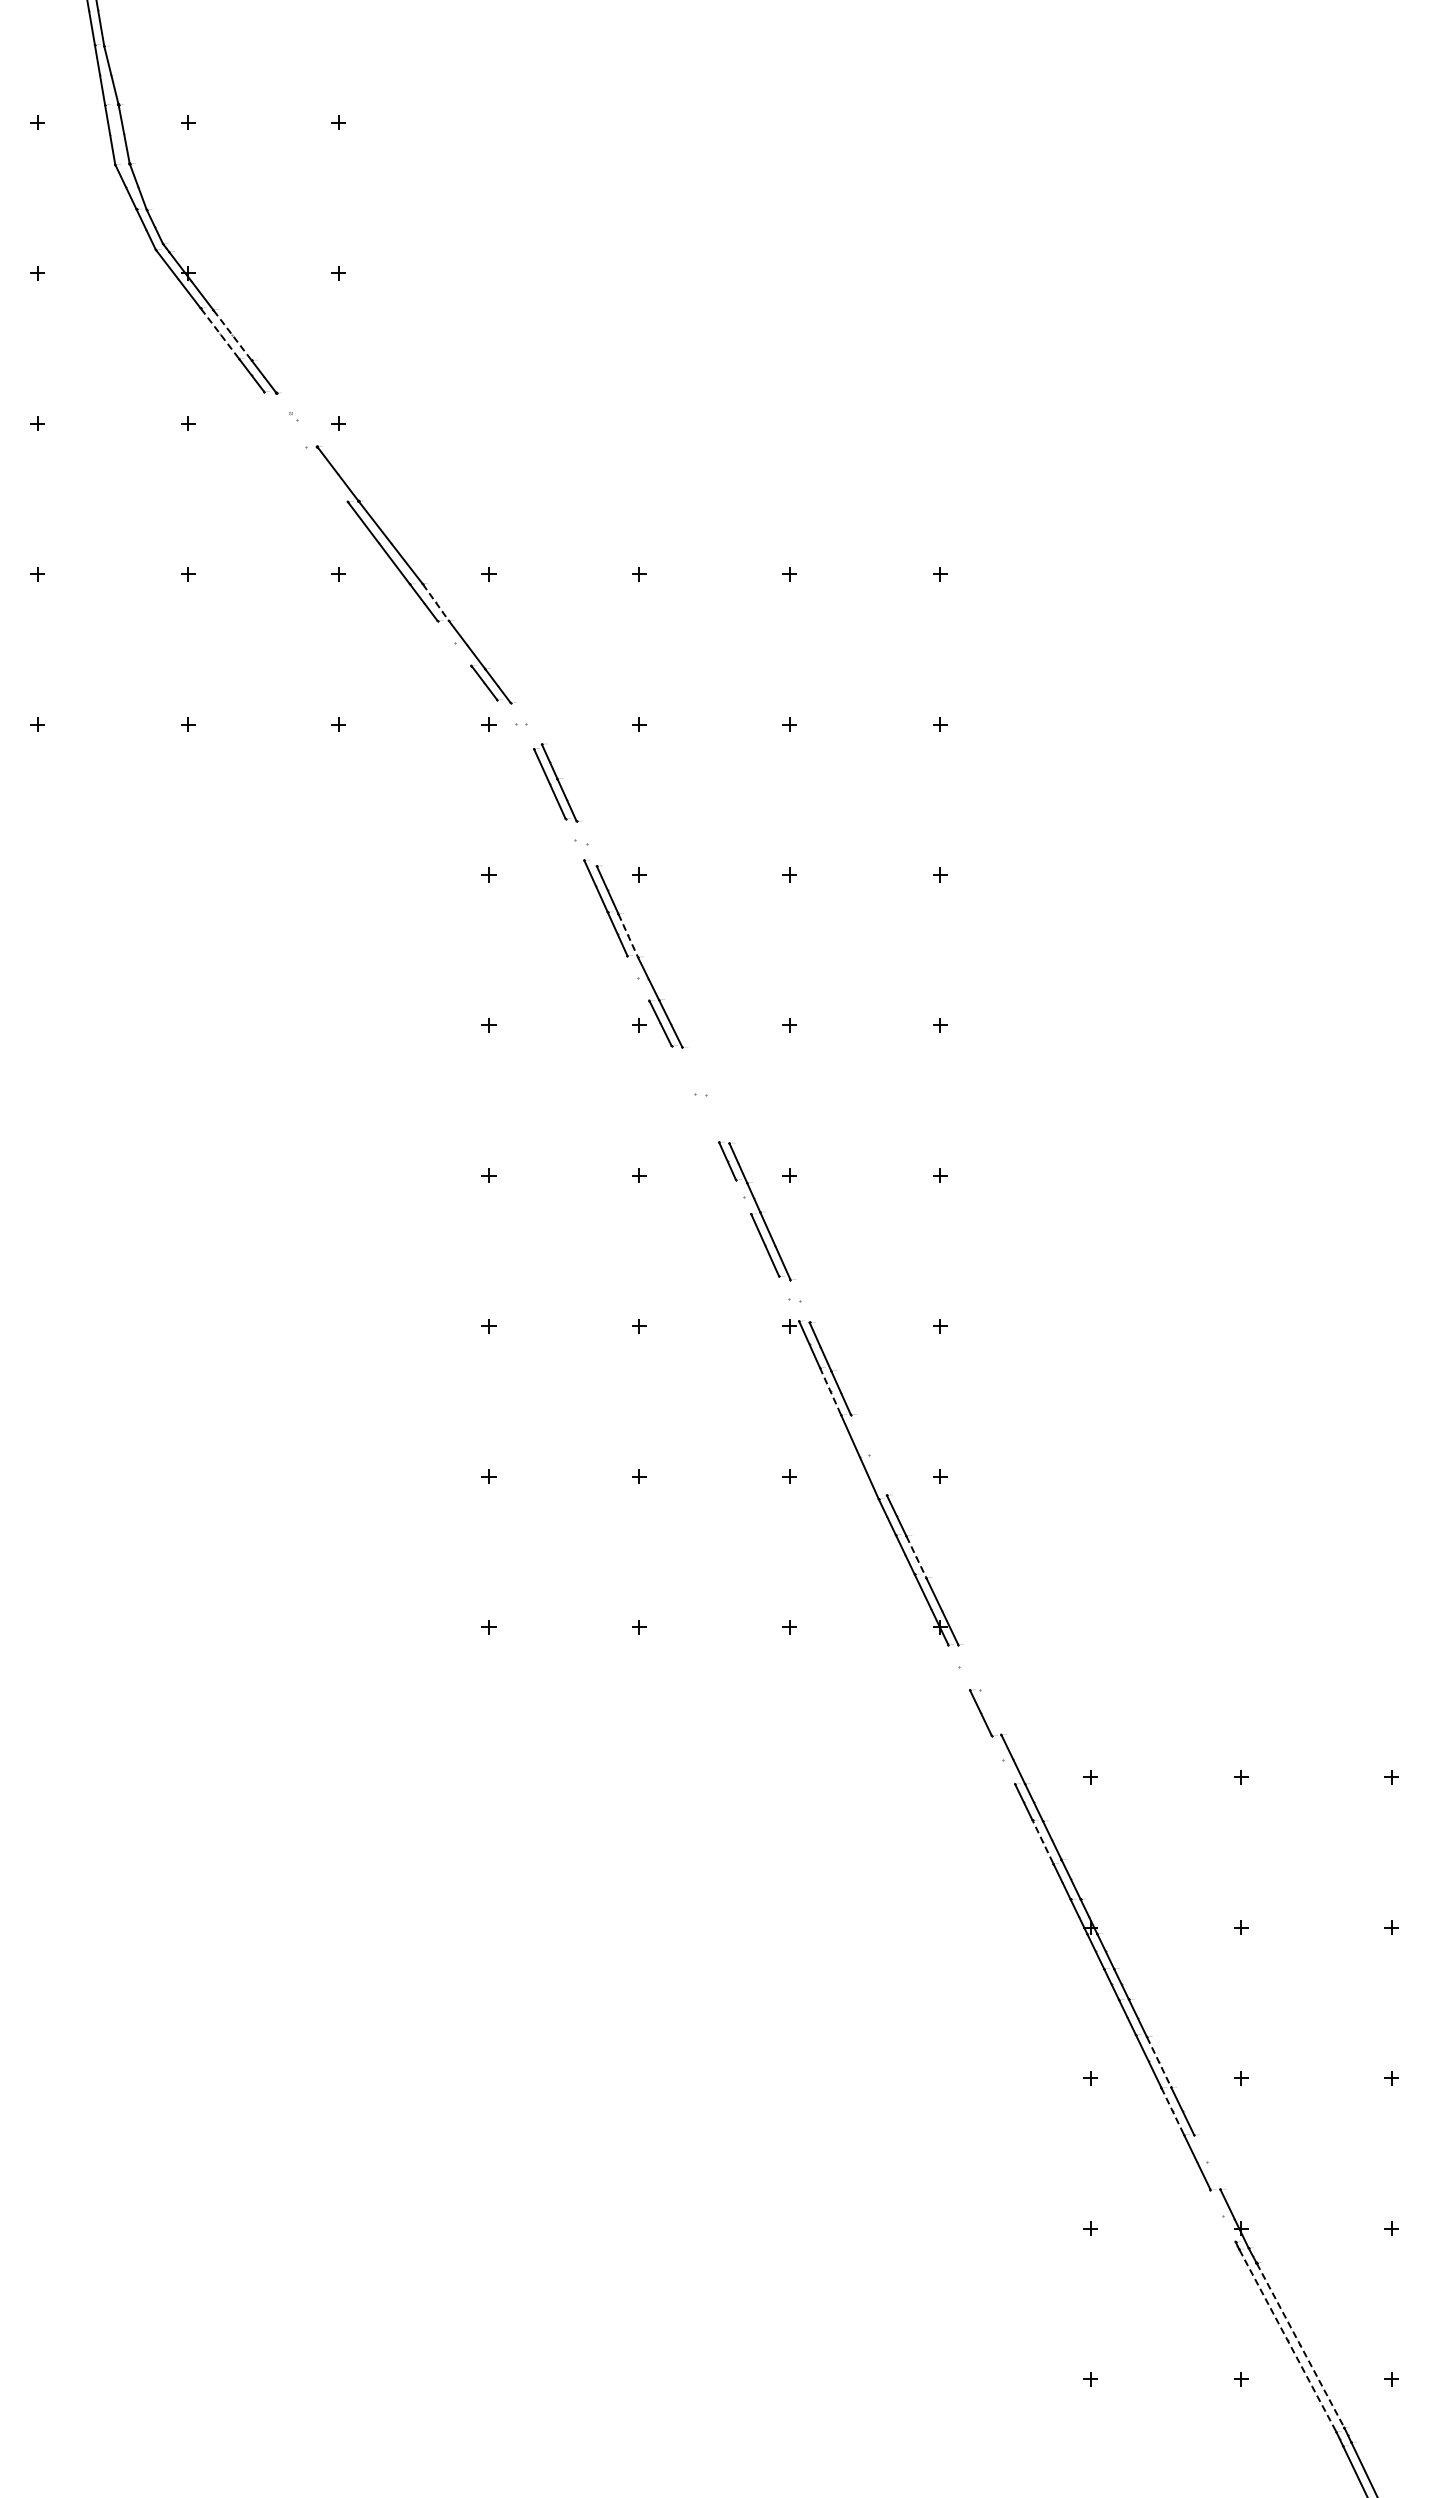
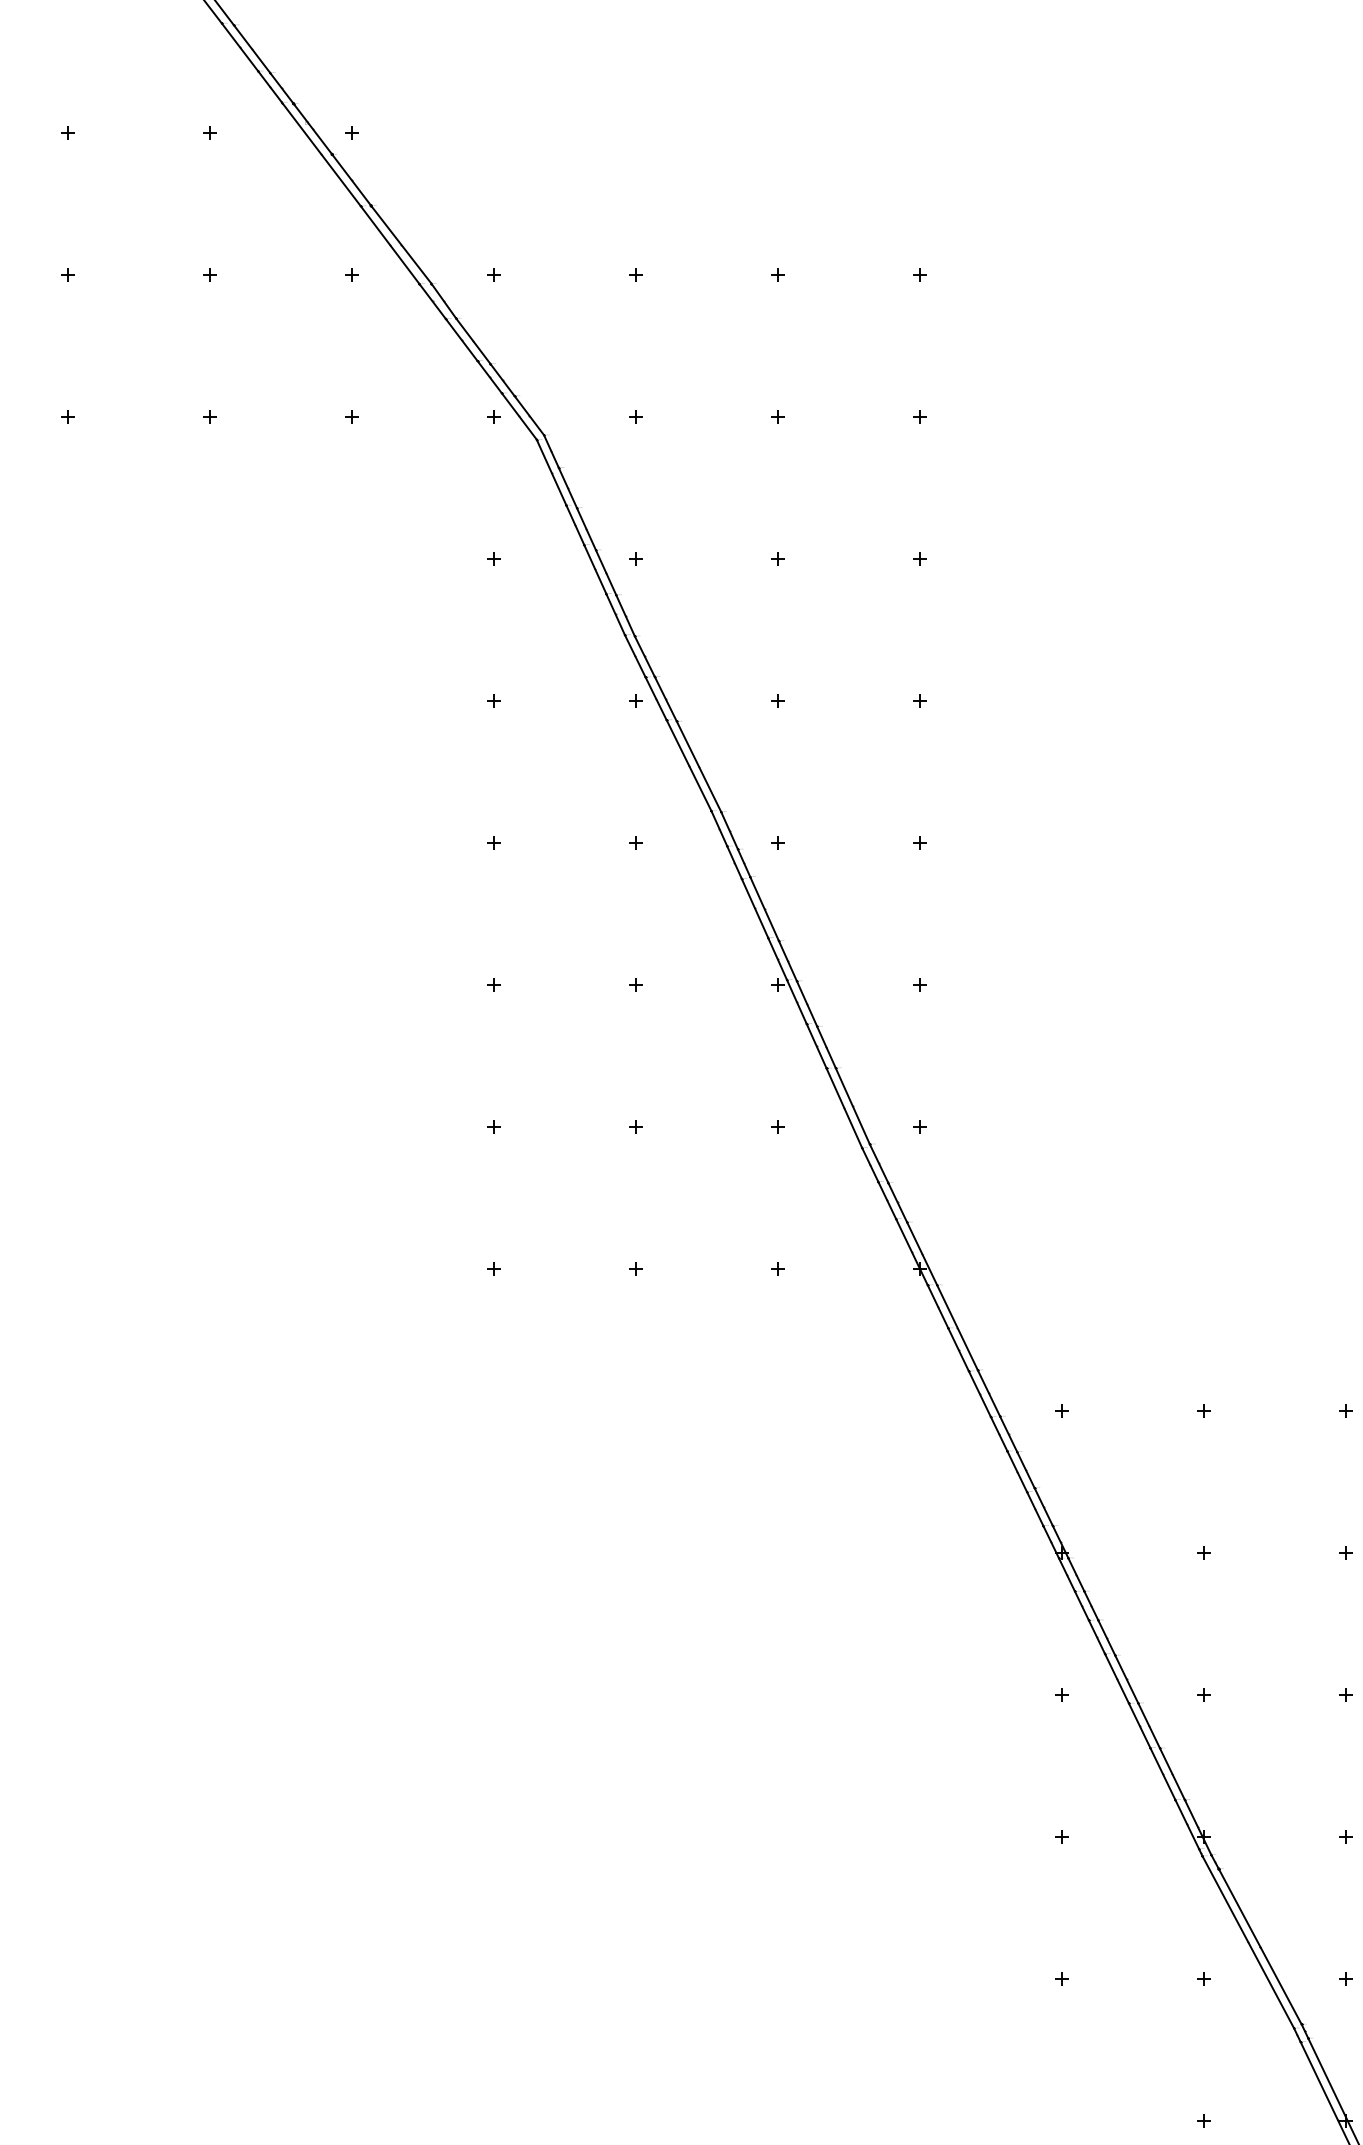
line: (219, 333) -> (239, 47), dashed -> solid
line: (232, 335) -> (252, 49), dashed -> solid
line: (296, 419) -> (312, 128), added
line: (305, 446) -> (320, 154), added
line: (435, 602) -> (443, 301), dashed -> solid
line: (454, 643) -> (461, 340), added
line: (526, 723) -> (529, 415), added
line: (515, 724) -> (519, 416), added
line: (574, 839) -> (574, 525), added
line: (586, 843) -> (586, 528), added
line: (628, 935) -> (625, 615), dashed -> solid
line: (637, 977) -> (634, 655), added
line: (694, 1093) -> (688, 764), added
line: (705, 1095) -> (698, 766), added
line: (743, 1196) -> (734, 862), added
line: (788, 1298) -> (776, 958), added
line: (799, 1300) -> (787, 960), added
line: (830, 1390) -> (816, 1045), dashed -> solid
line: (868, 1454) -> (852, 1105), added
line: (916, 1556) -> (897, 1202), dashed -> solid
line: (958, 1667) -> (937, 1306), added
line: (979, 1689) -> (957, 1327), added
line: (1003, 1759) -> (979, 1393), added
line: (1042, 1841) -> (1016, 1471), dashed -> solid
line: (1159, 2062) -> (1127, 1679), dashed -> solid
line: (1172, 2110) -> (1139, 1725), dashed -> solid
line: (1207, 2161) -> (1172, 1773), added
line: (1222, 2215) -> (1186, 1824), added
line: (1287, 2340) -> (1248, 1942), dashed -> solid
line: (1300, 2345) -> (1260, 1946), dashed -> solid

